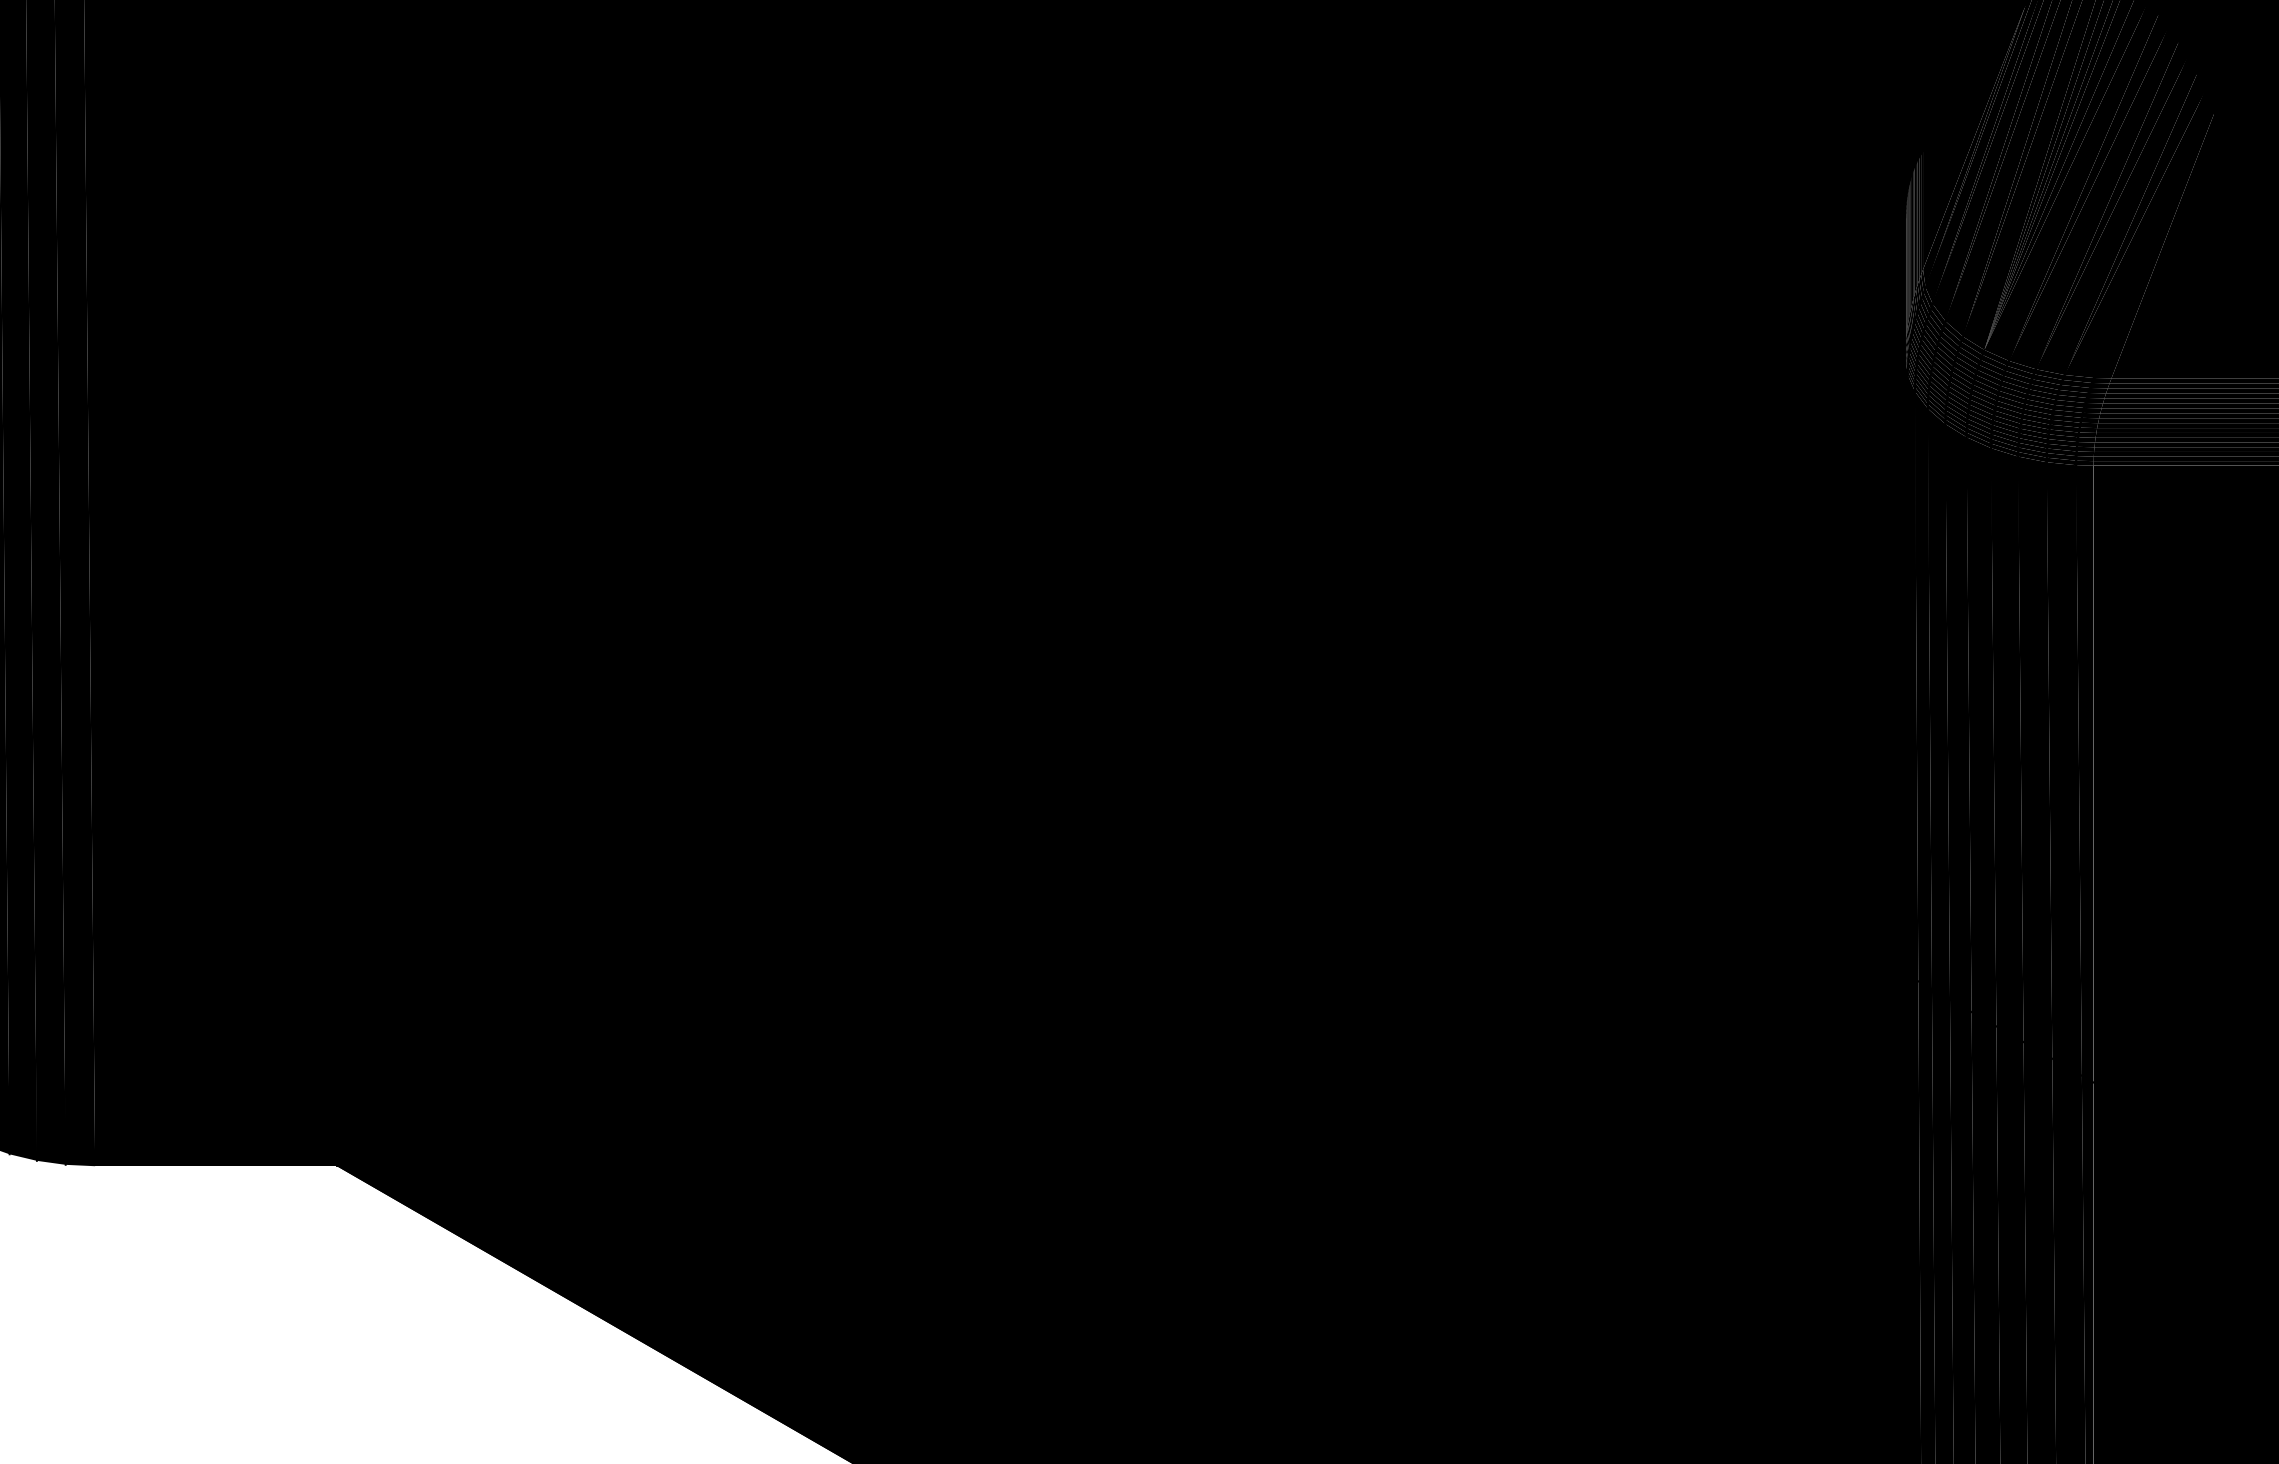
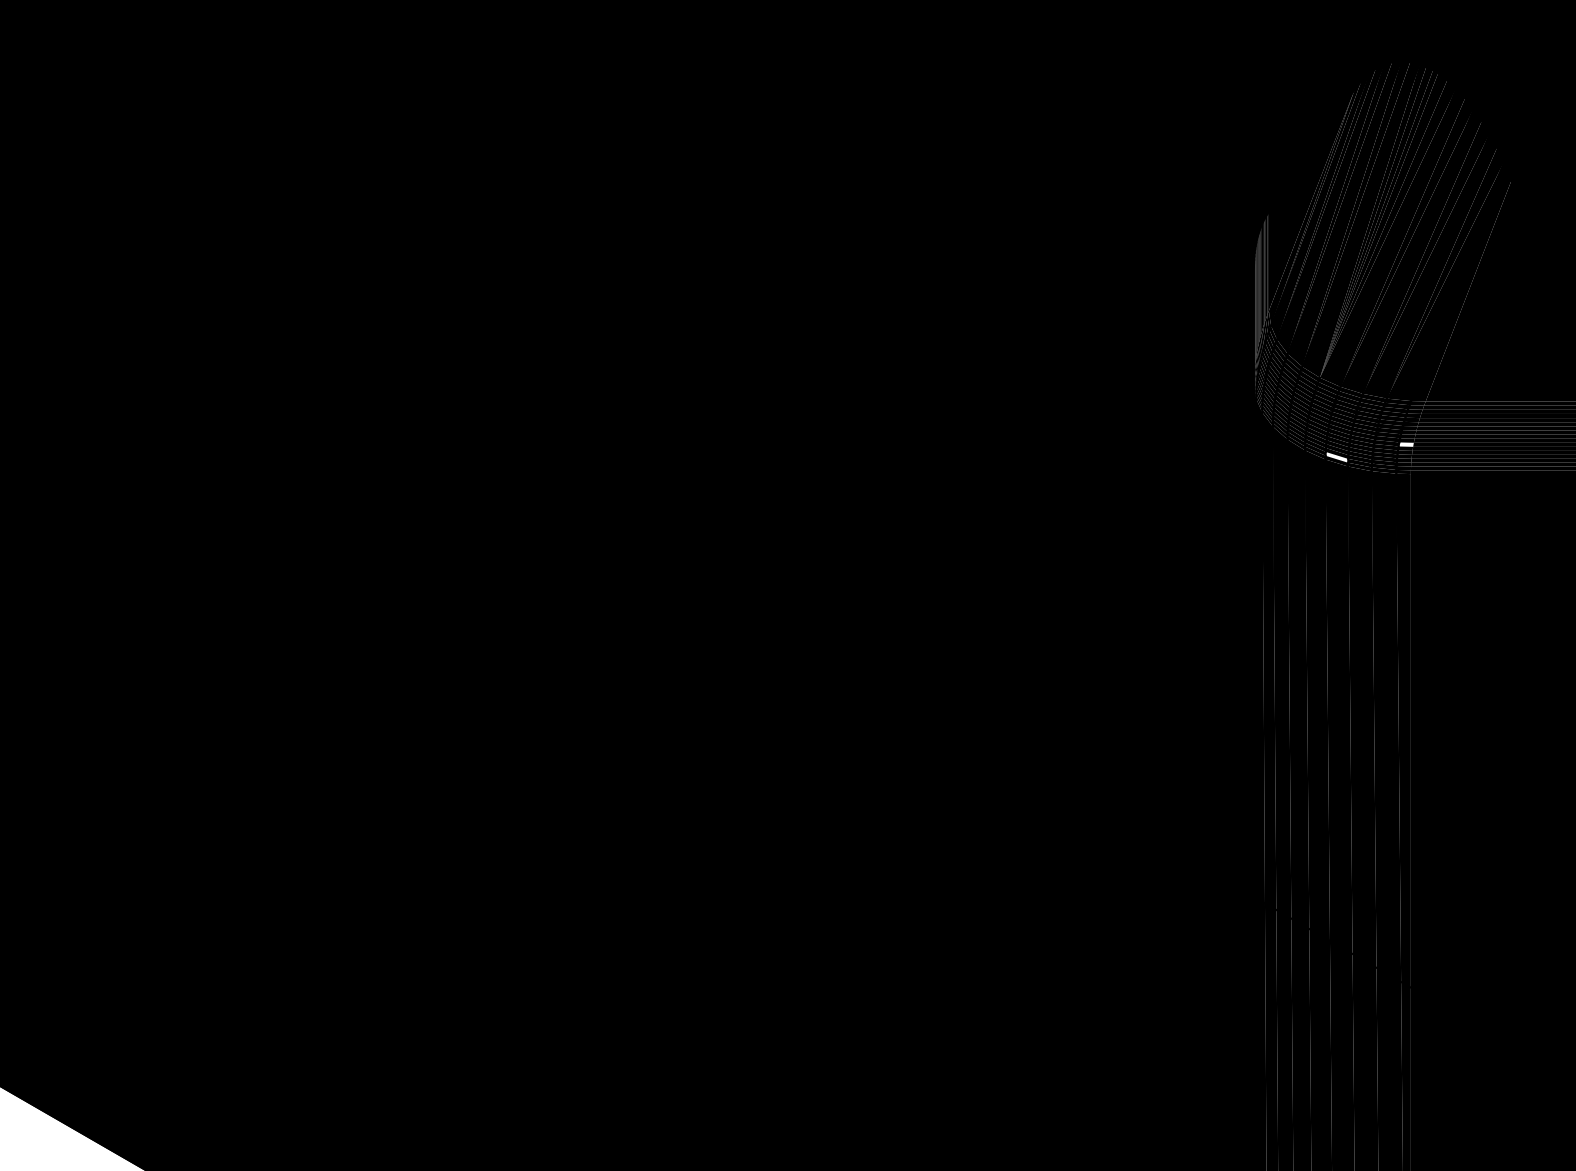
fill: (2087, 429) -> (1405, 443), removed
fill: (2004, 445) -> (1336, 457), removed

